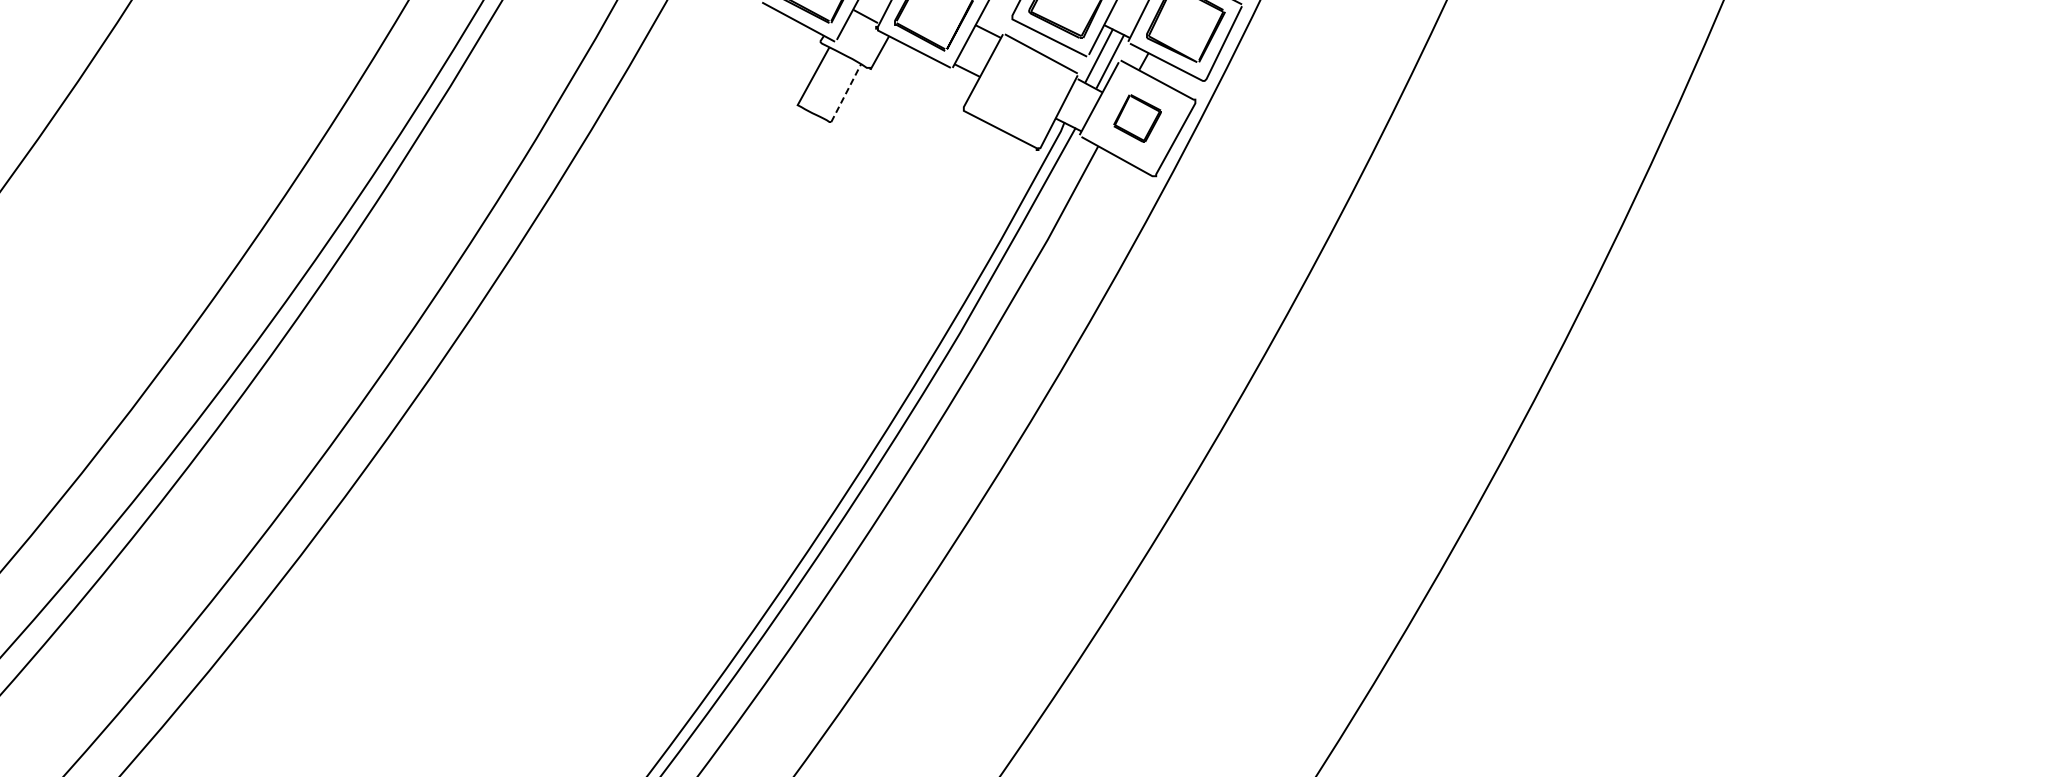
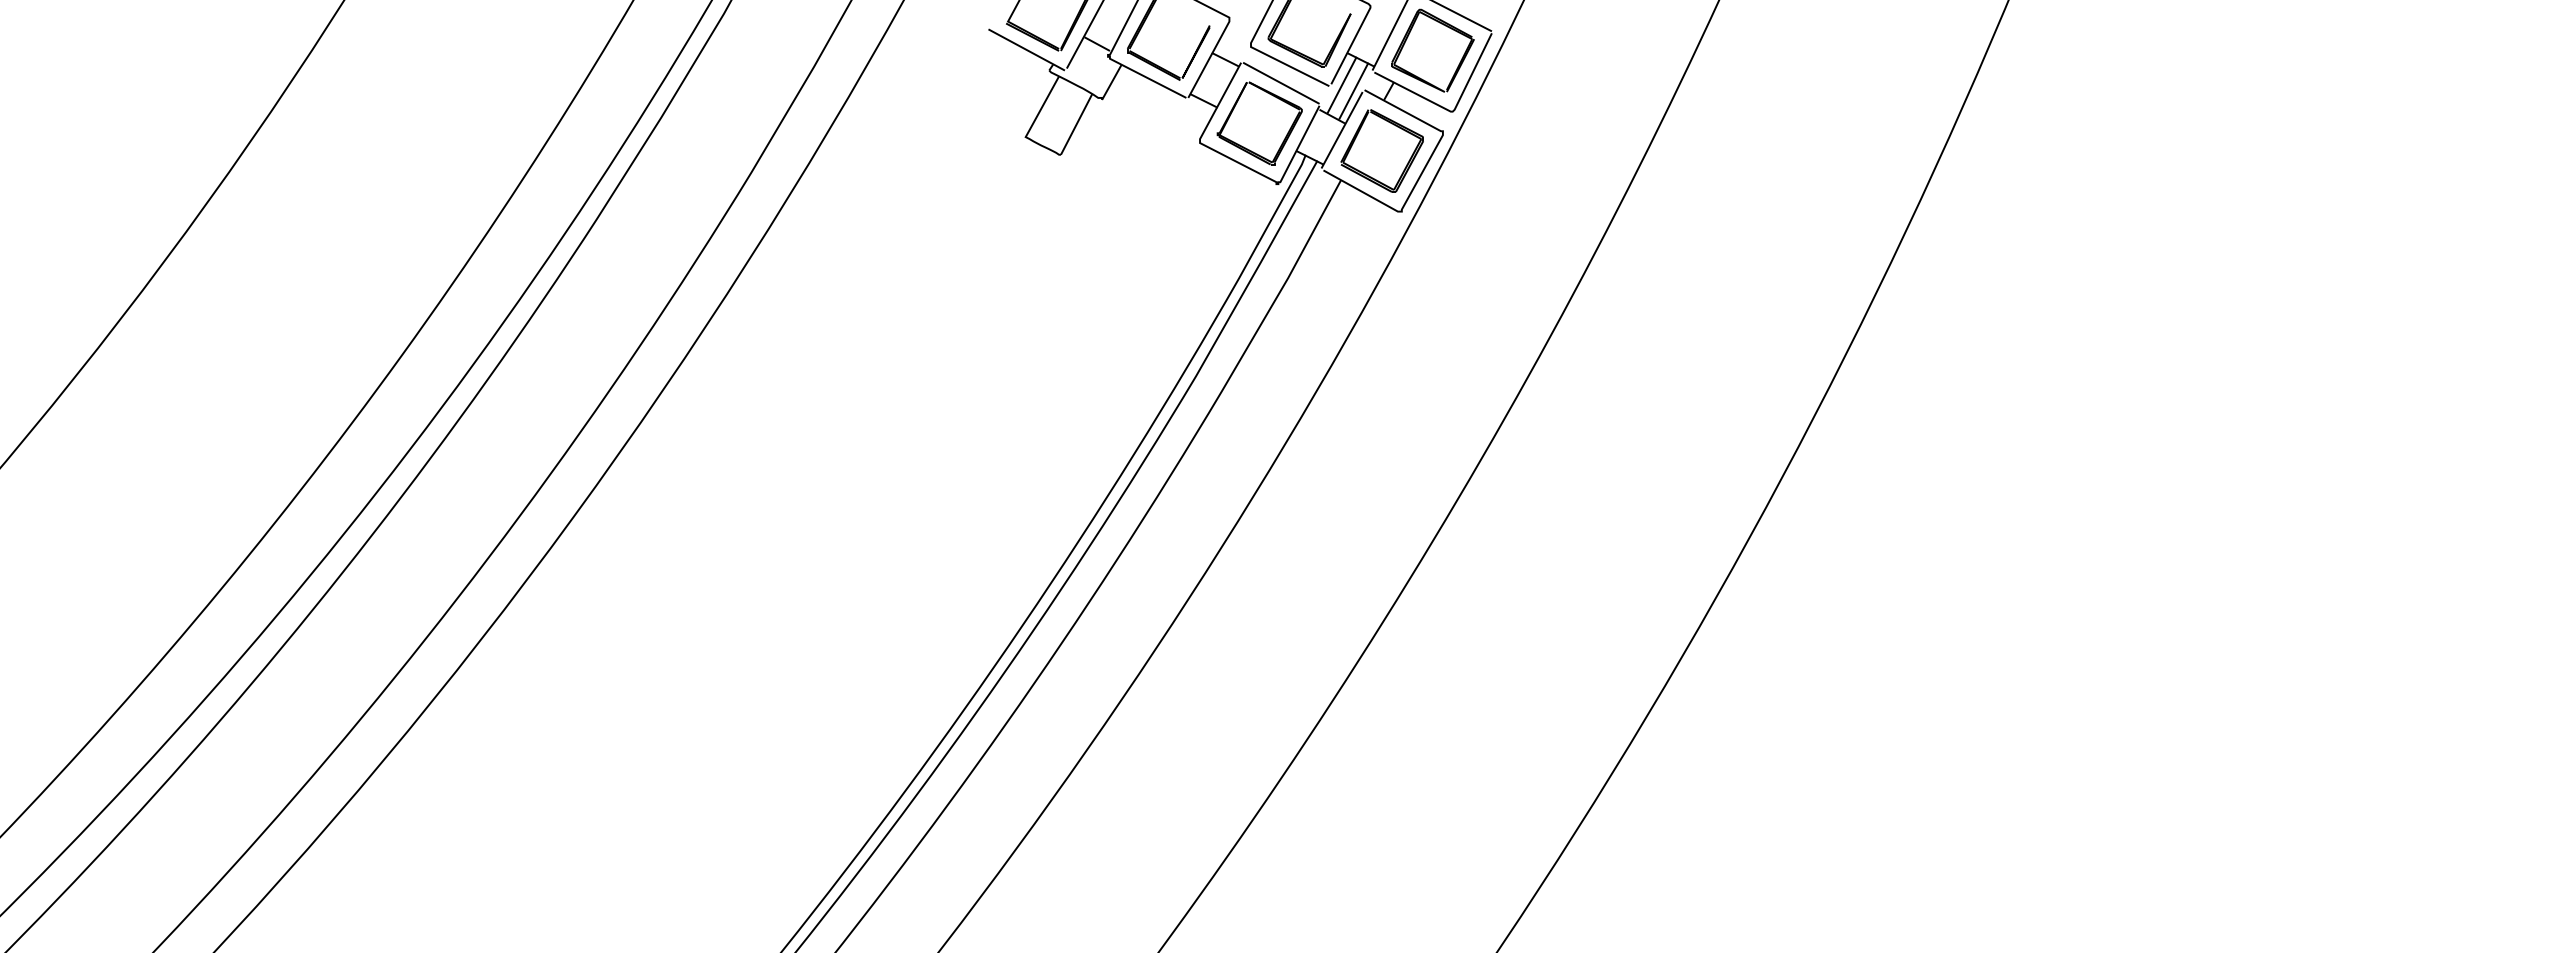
line: (846, 92) -> (1076, 123), dashed -> solid
part: (1020, 92) -> (1259, 123), added
part: (1136, 117) -> (1381, 150), size x1.67

